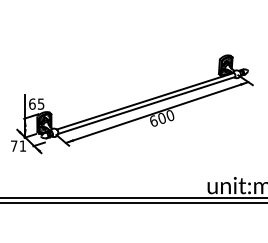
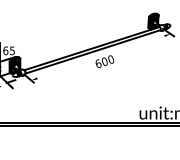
line: (156, 112) -> (100, 57), removed

